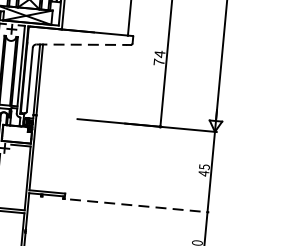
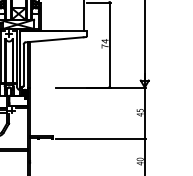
line: (83, 44) -> (55, 39), dashed -> solid
line: (140, 206) -> (101, 139), dashed -> solid

